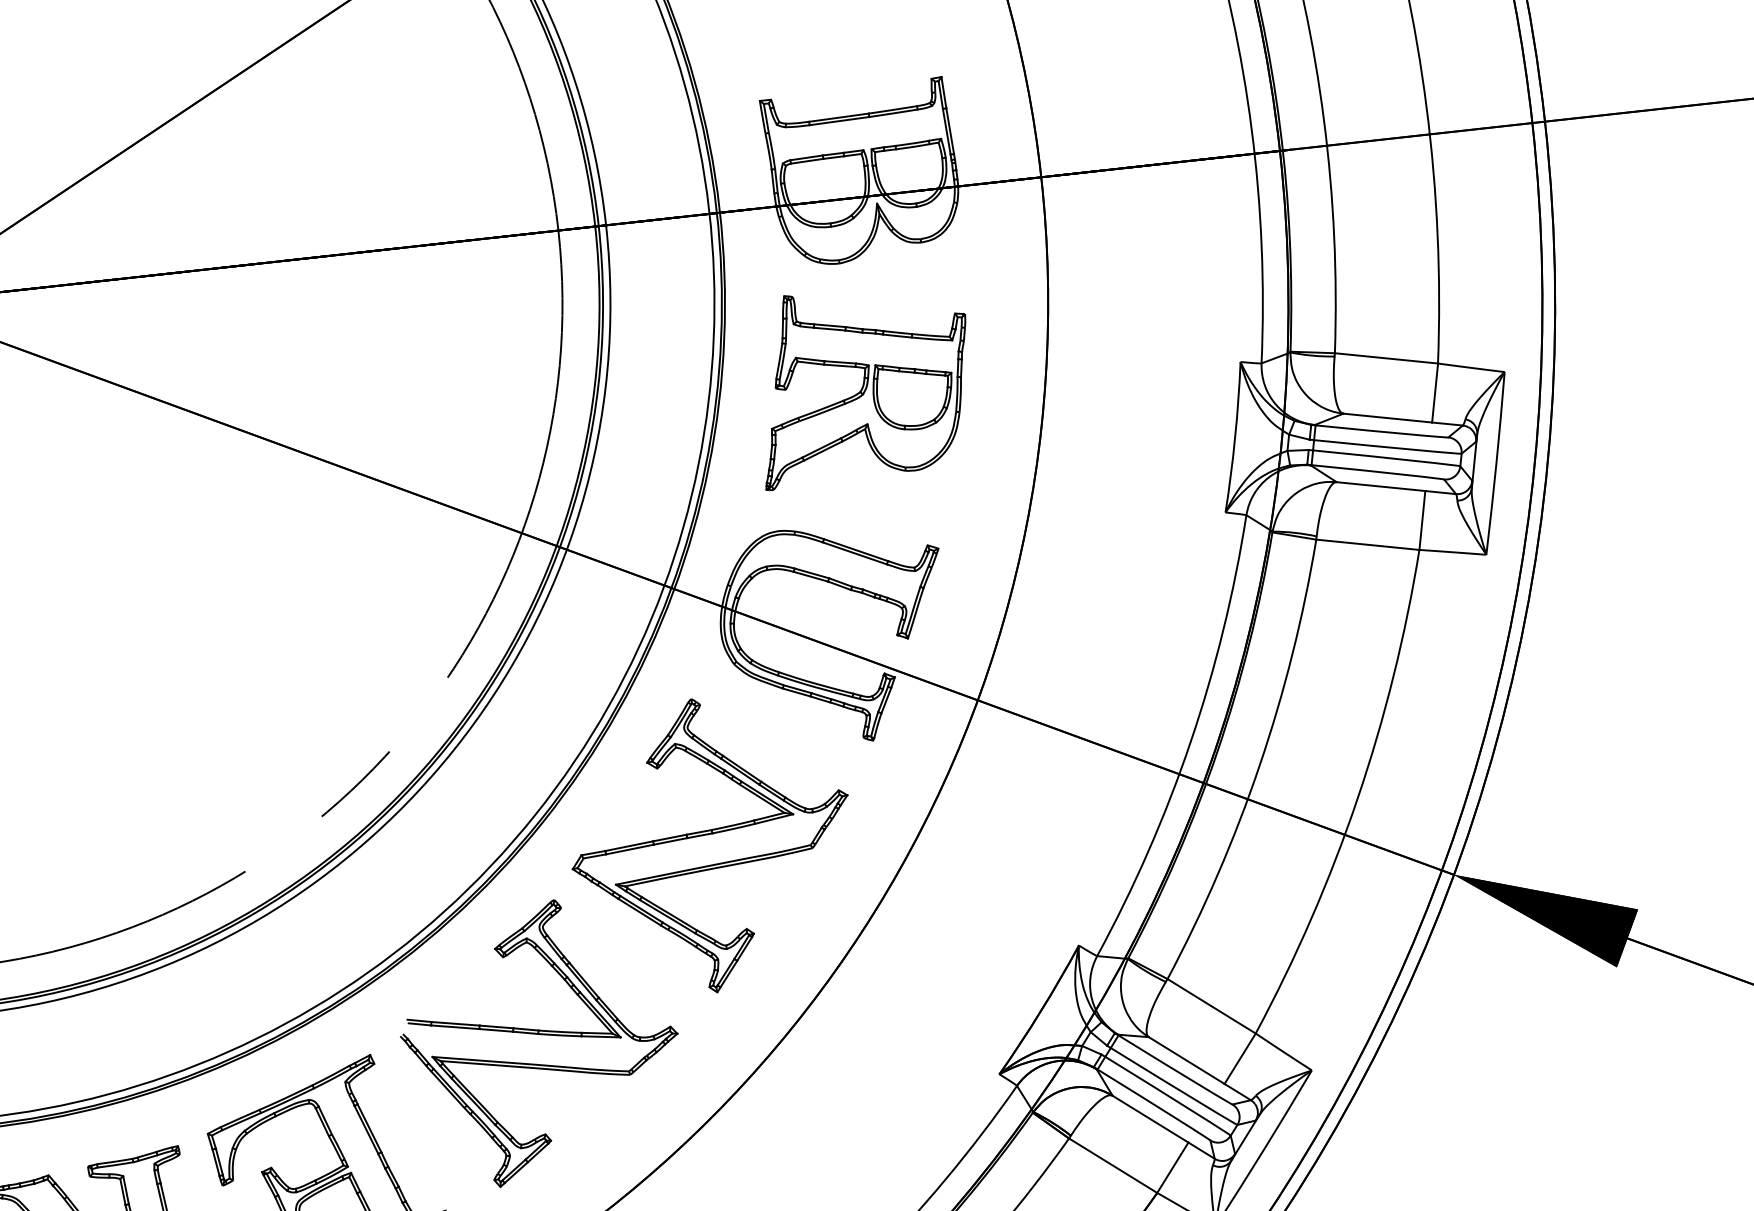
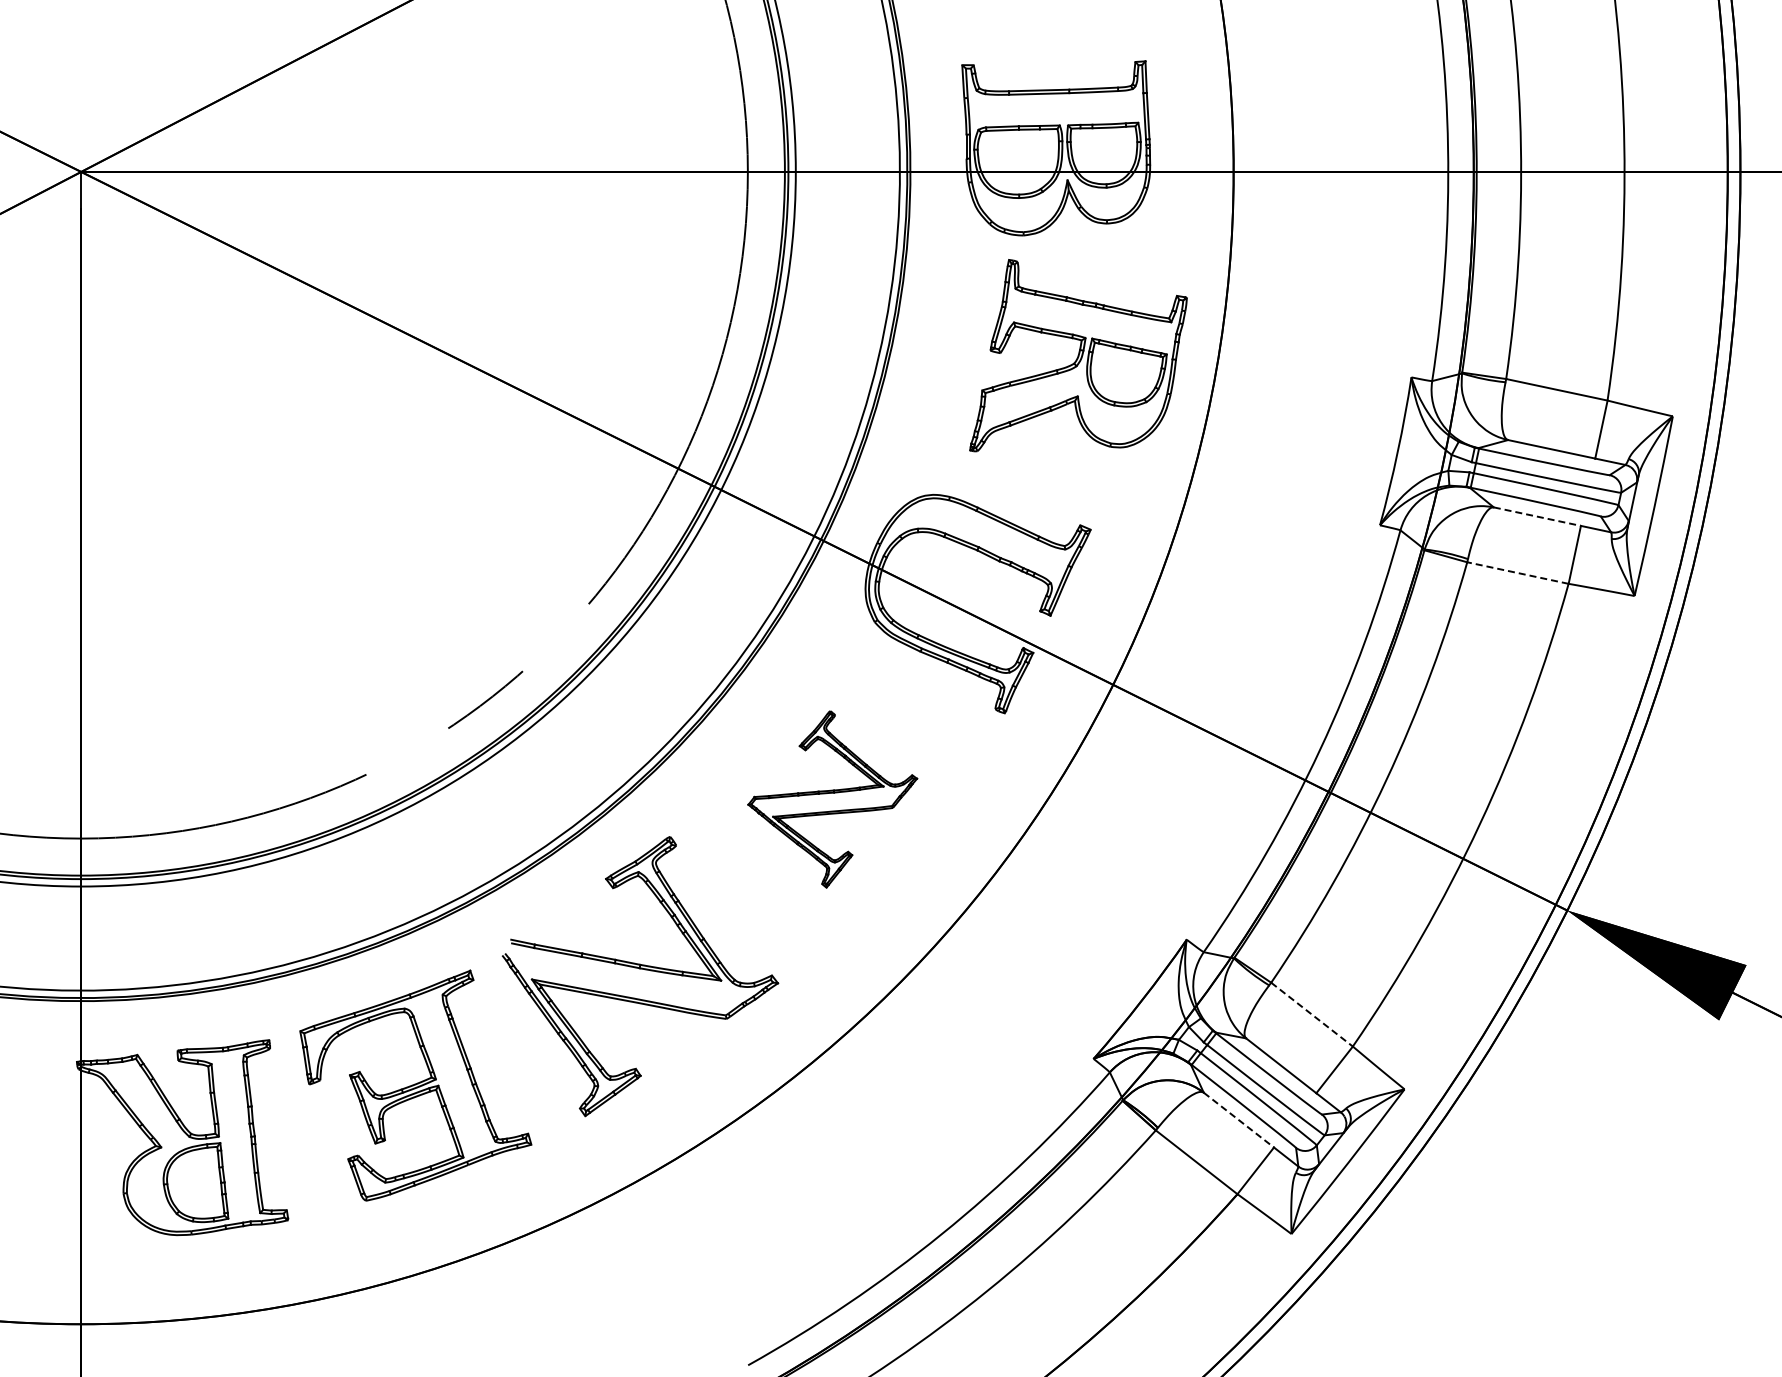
part: (863, 383) -> (1078, 355), moved
line: (1381, 486) -> (1537, 516), solid -> dashed
line: (1367, 545) -> (1517, 573), solid -> dashed
part: (711, 845) -> (832, 799), size x0.6
line: (1212, 1006) -> (1312, 1014), solid -> dashed
line: (1150, 1119) -> (1238, 1120), solid -> dashed

